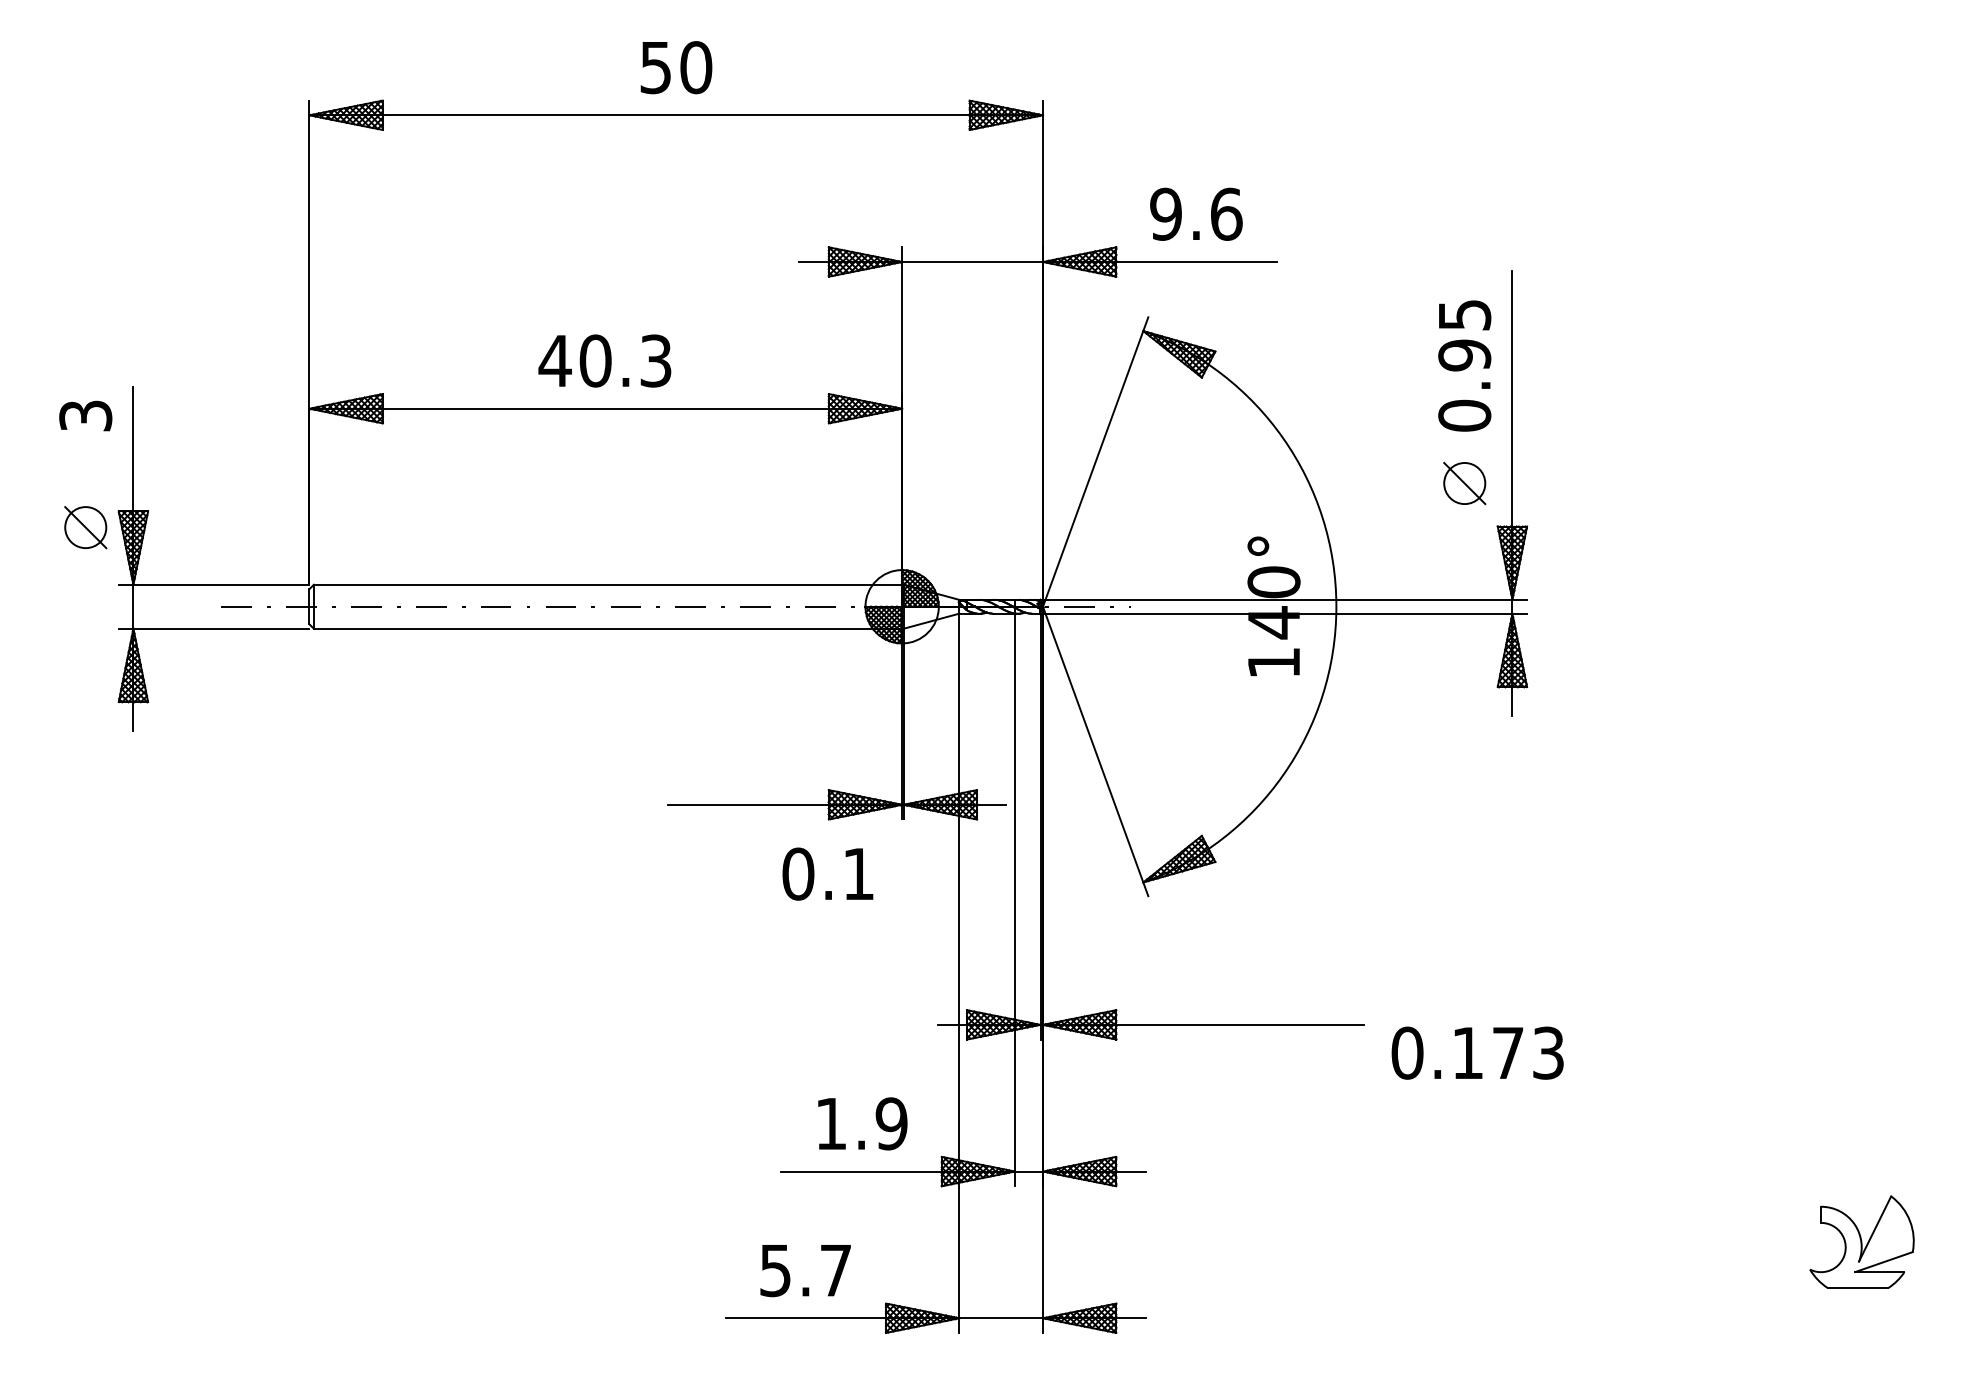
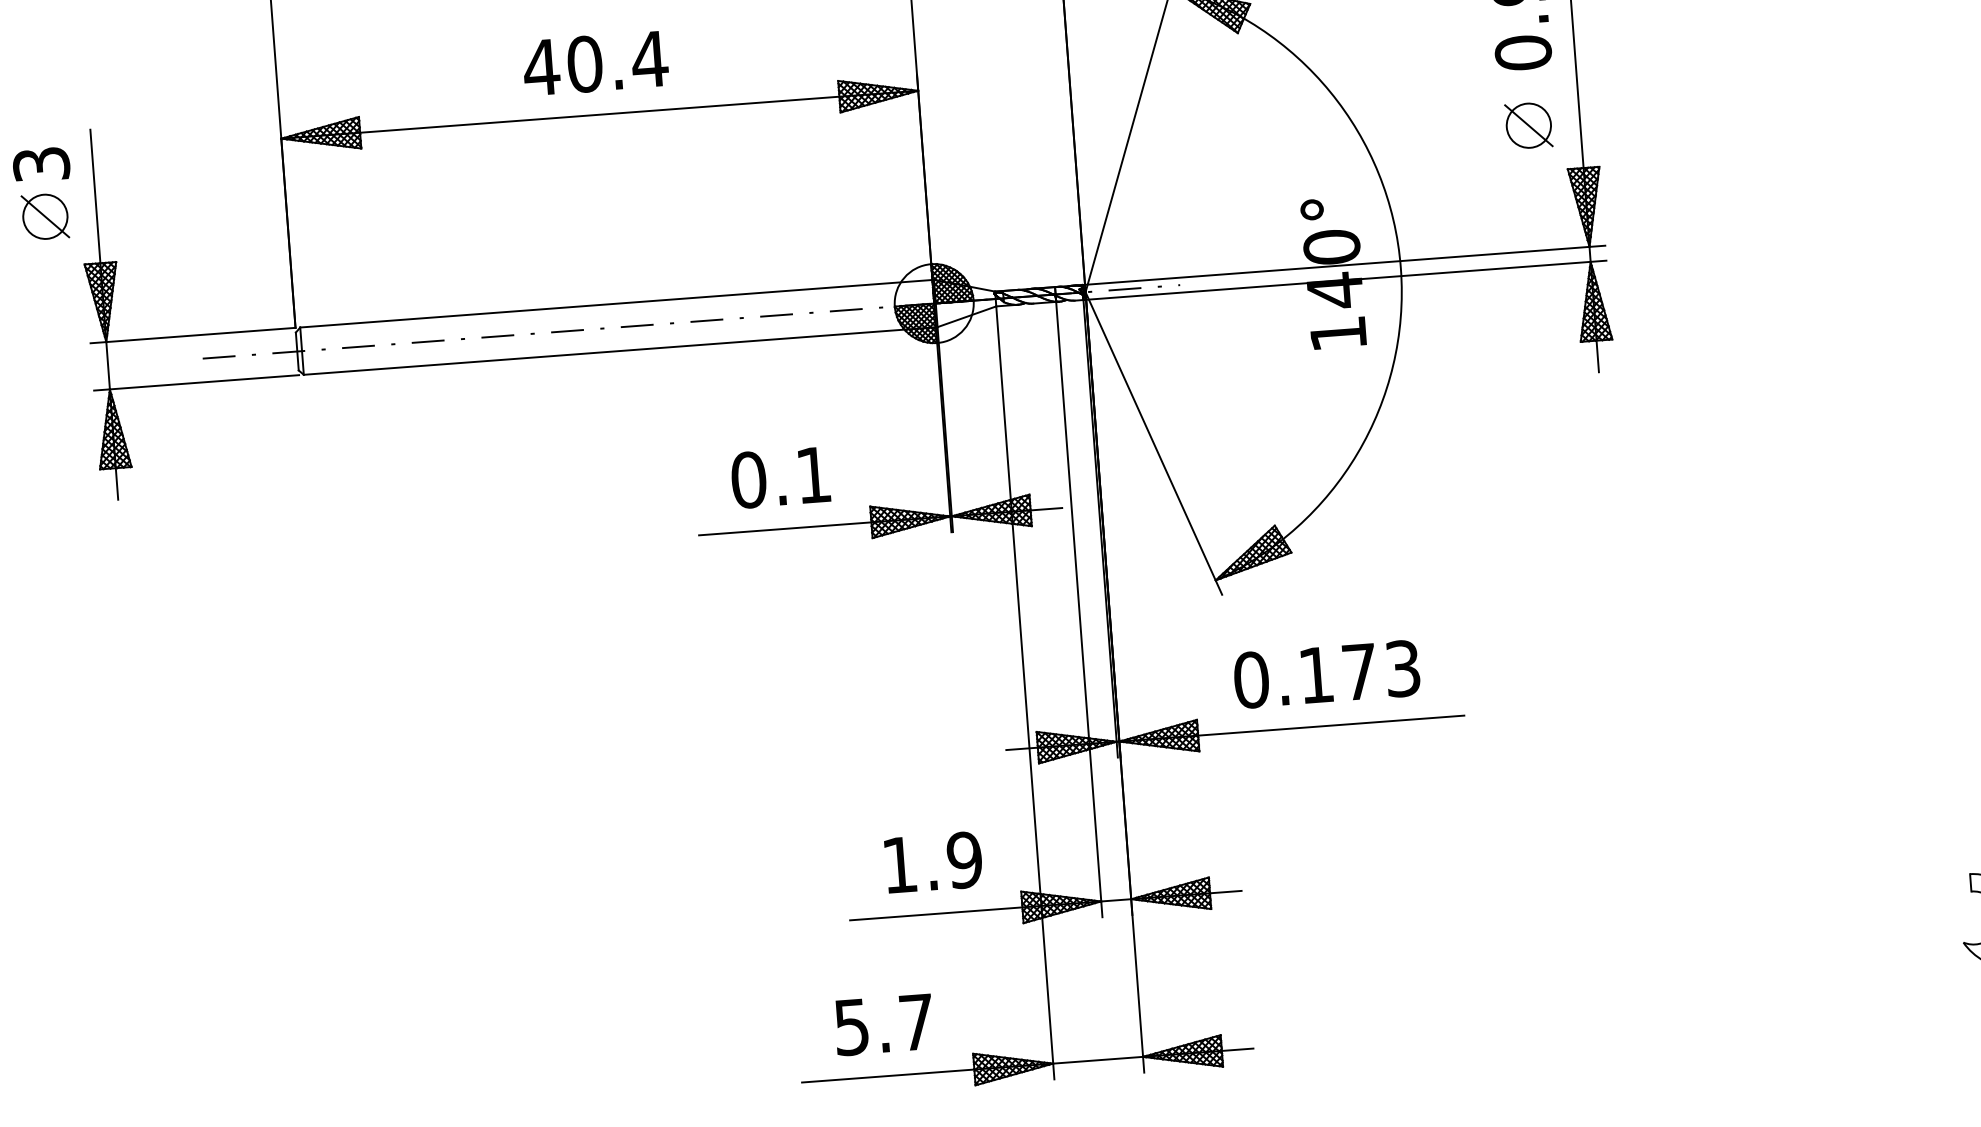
text: (655, 360) -> (649, 58), 40.3 -> 40.4
part: (85, 527) -> (45, 216), moved
text: (827, 873) -> (780, 477), moved
text: (1477, 1052) -> (1326, 673), moved

